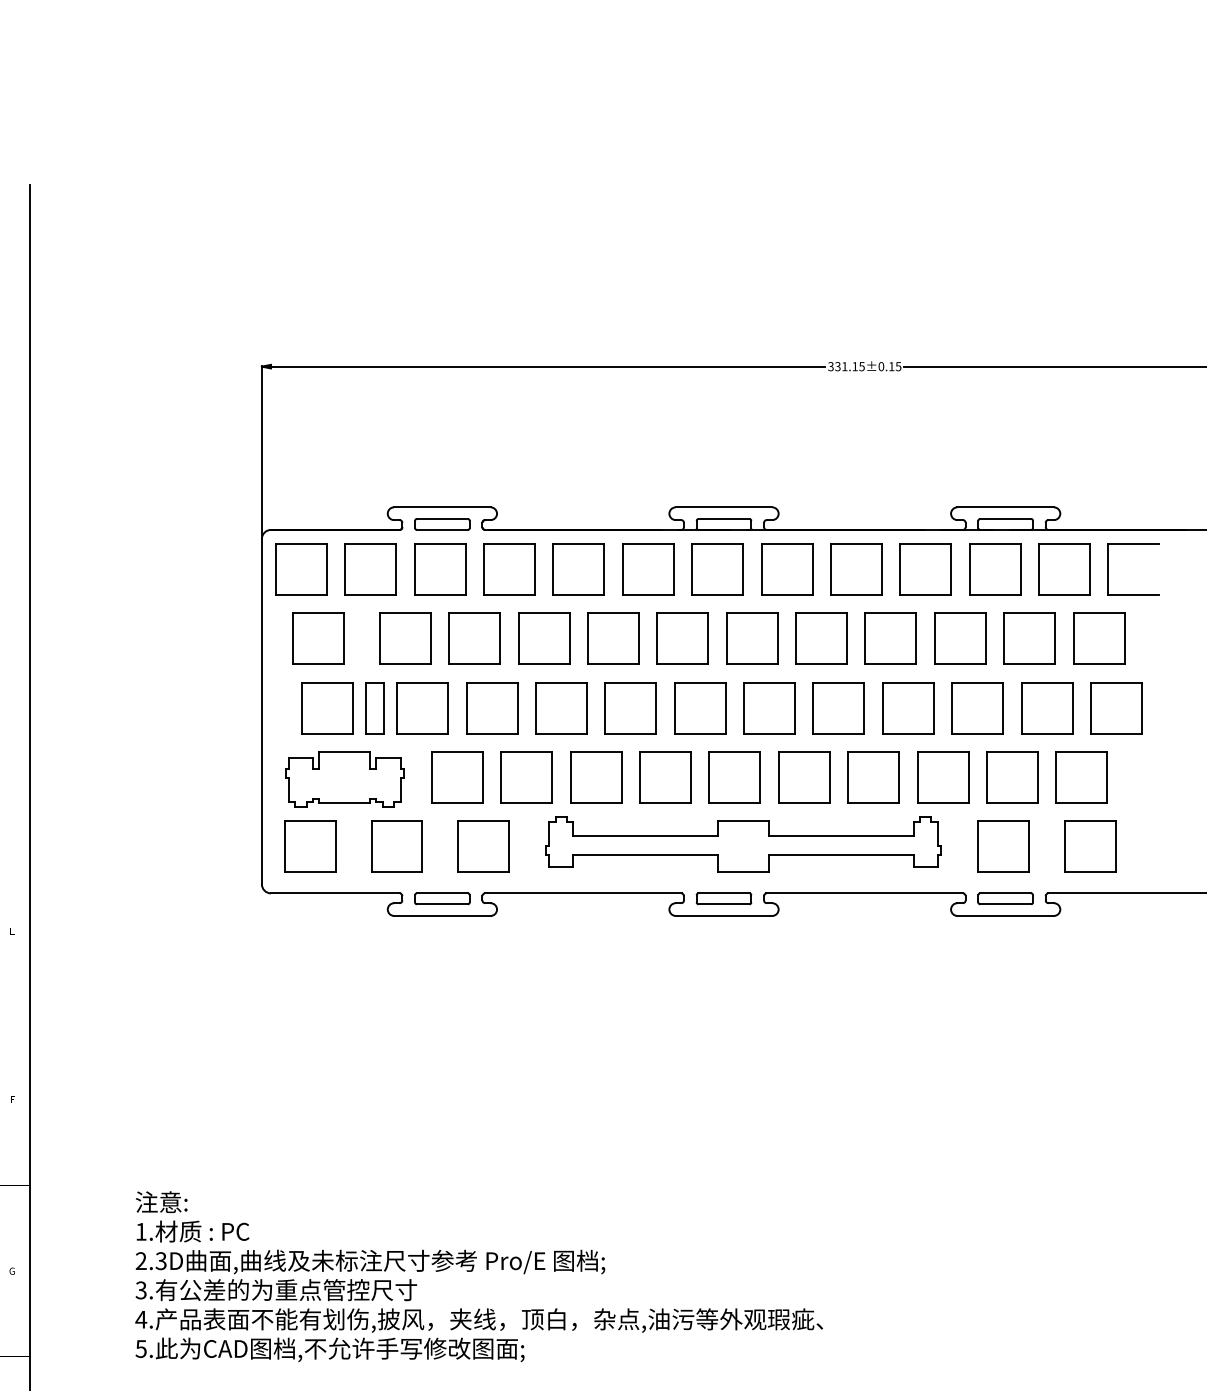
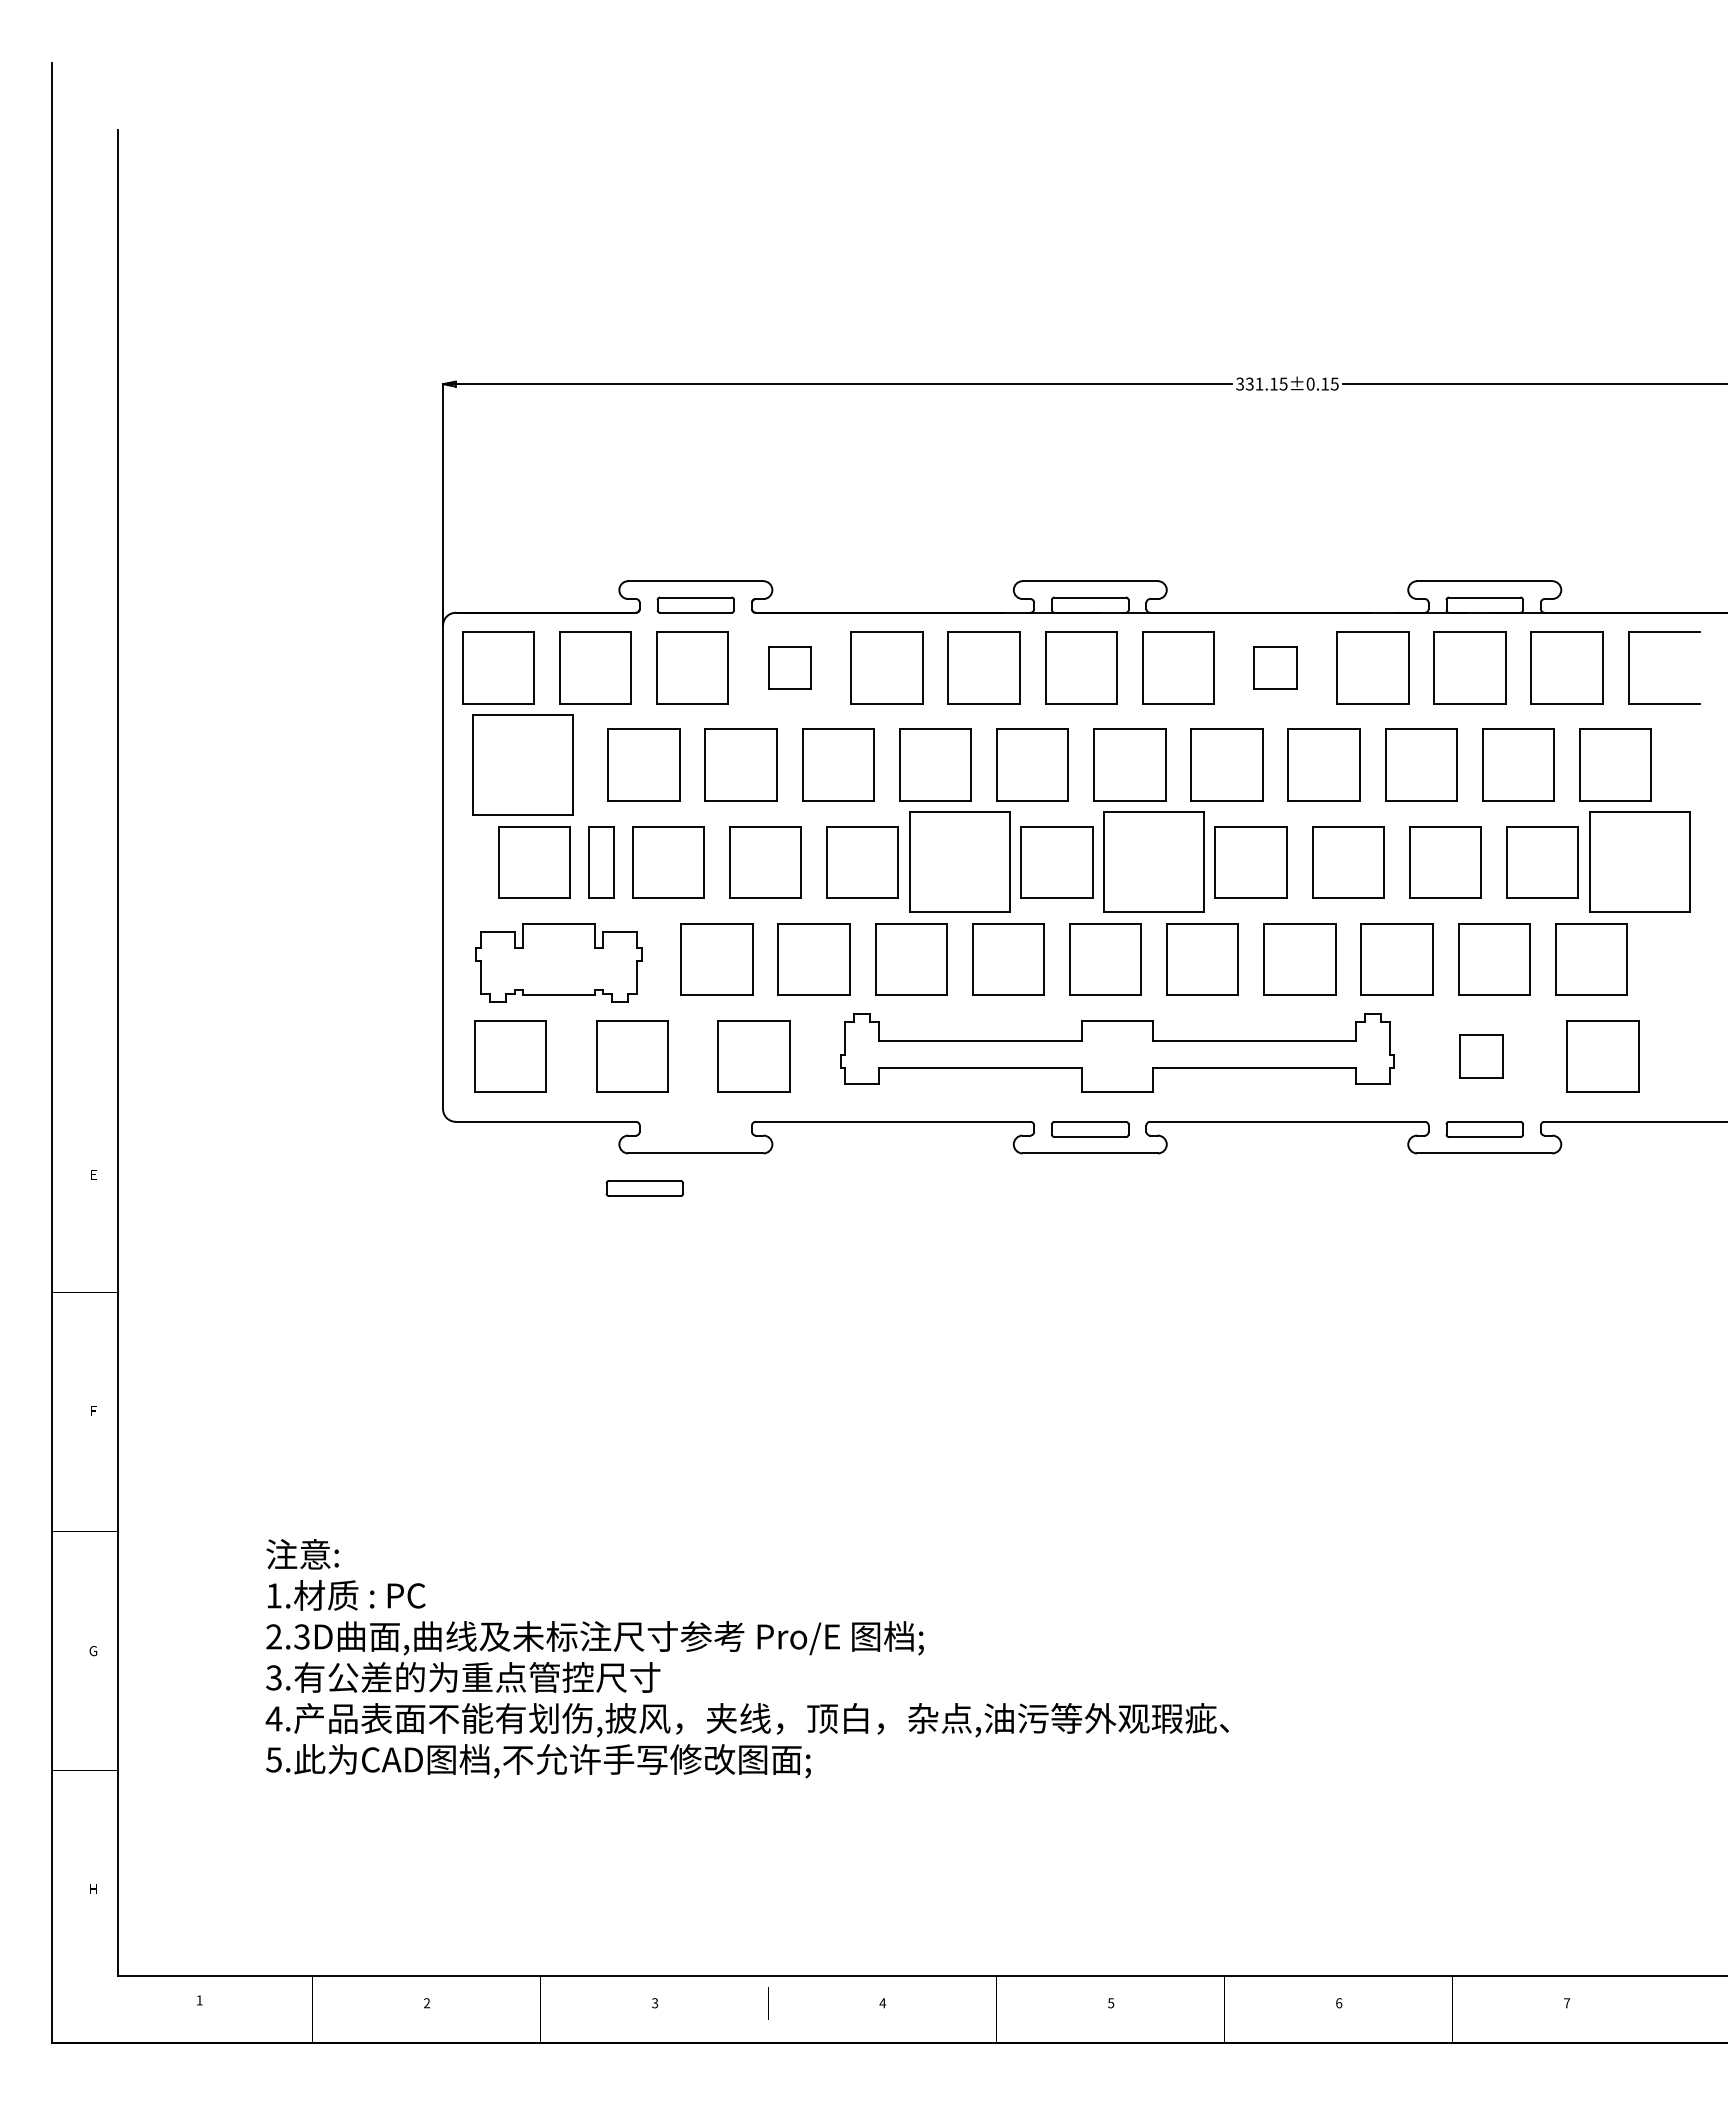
part: (509, 568) -> (789, 667), size x0.6
part: (856, 568) -> (1275, 667), size x0.6
part: (318, 638) -> (522, 764), size x1.4
part: (630, 708) -> (959, 862), size x1.4
part: (769, 708) -> (1153, 862), size x1.4
part: (1116, 708) -> (1639, 862), size x1.4
part: (1003, 846) -> (1481, 1056), size x0.6
part: (442, 898) -> (644, 1188), moved

